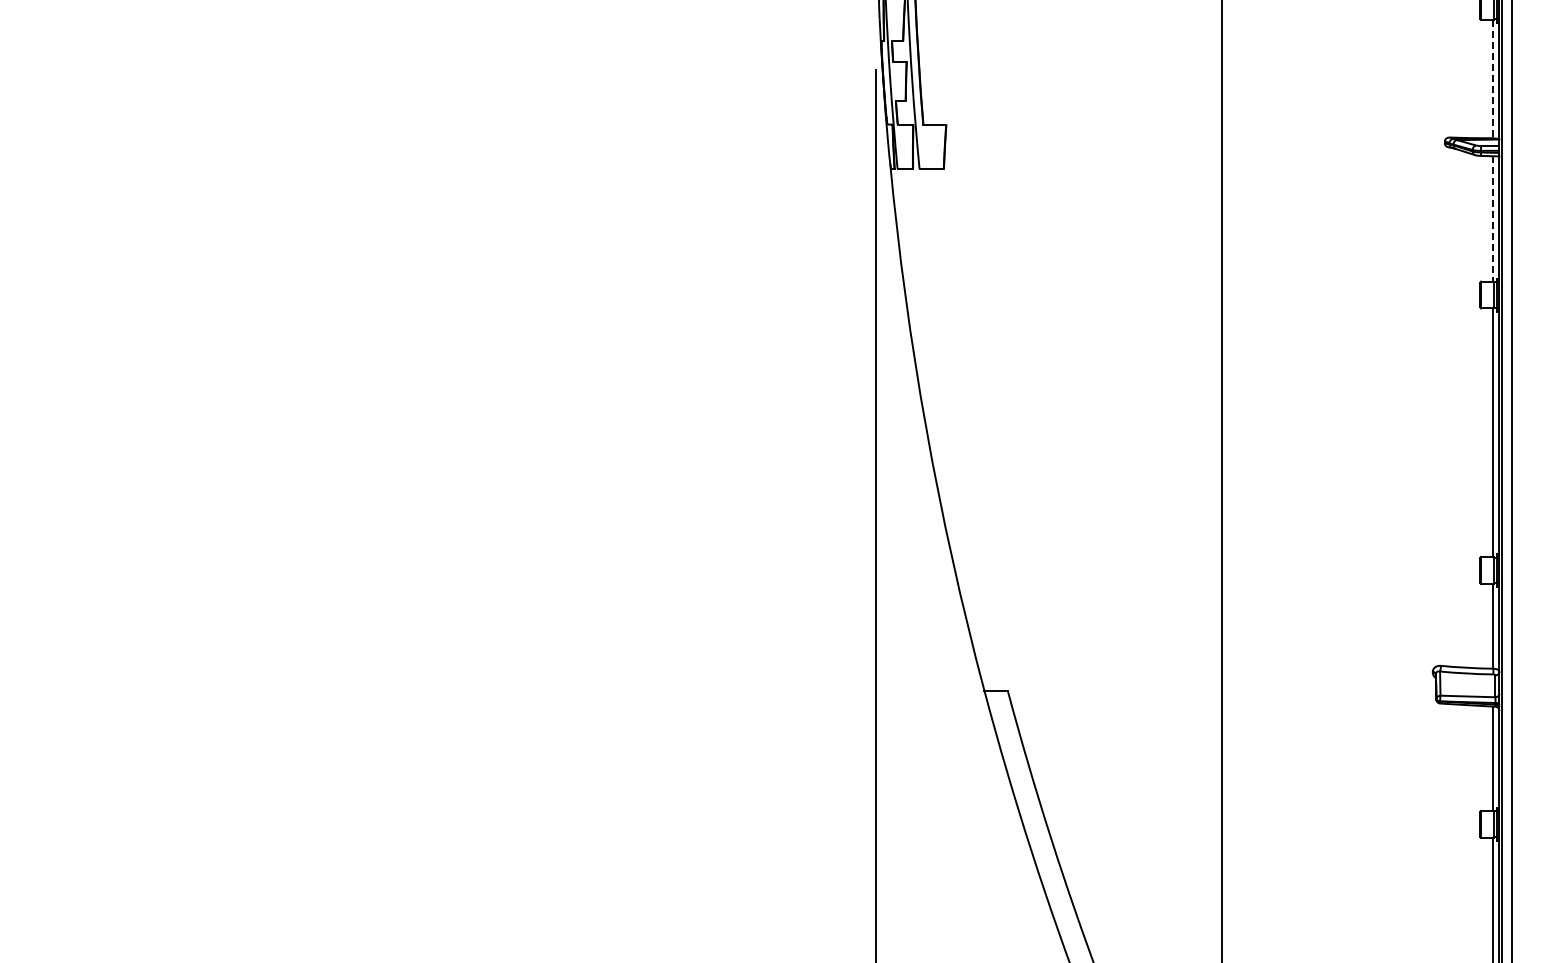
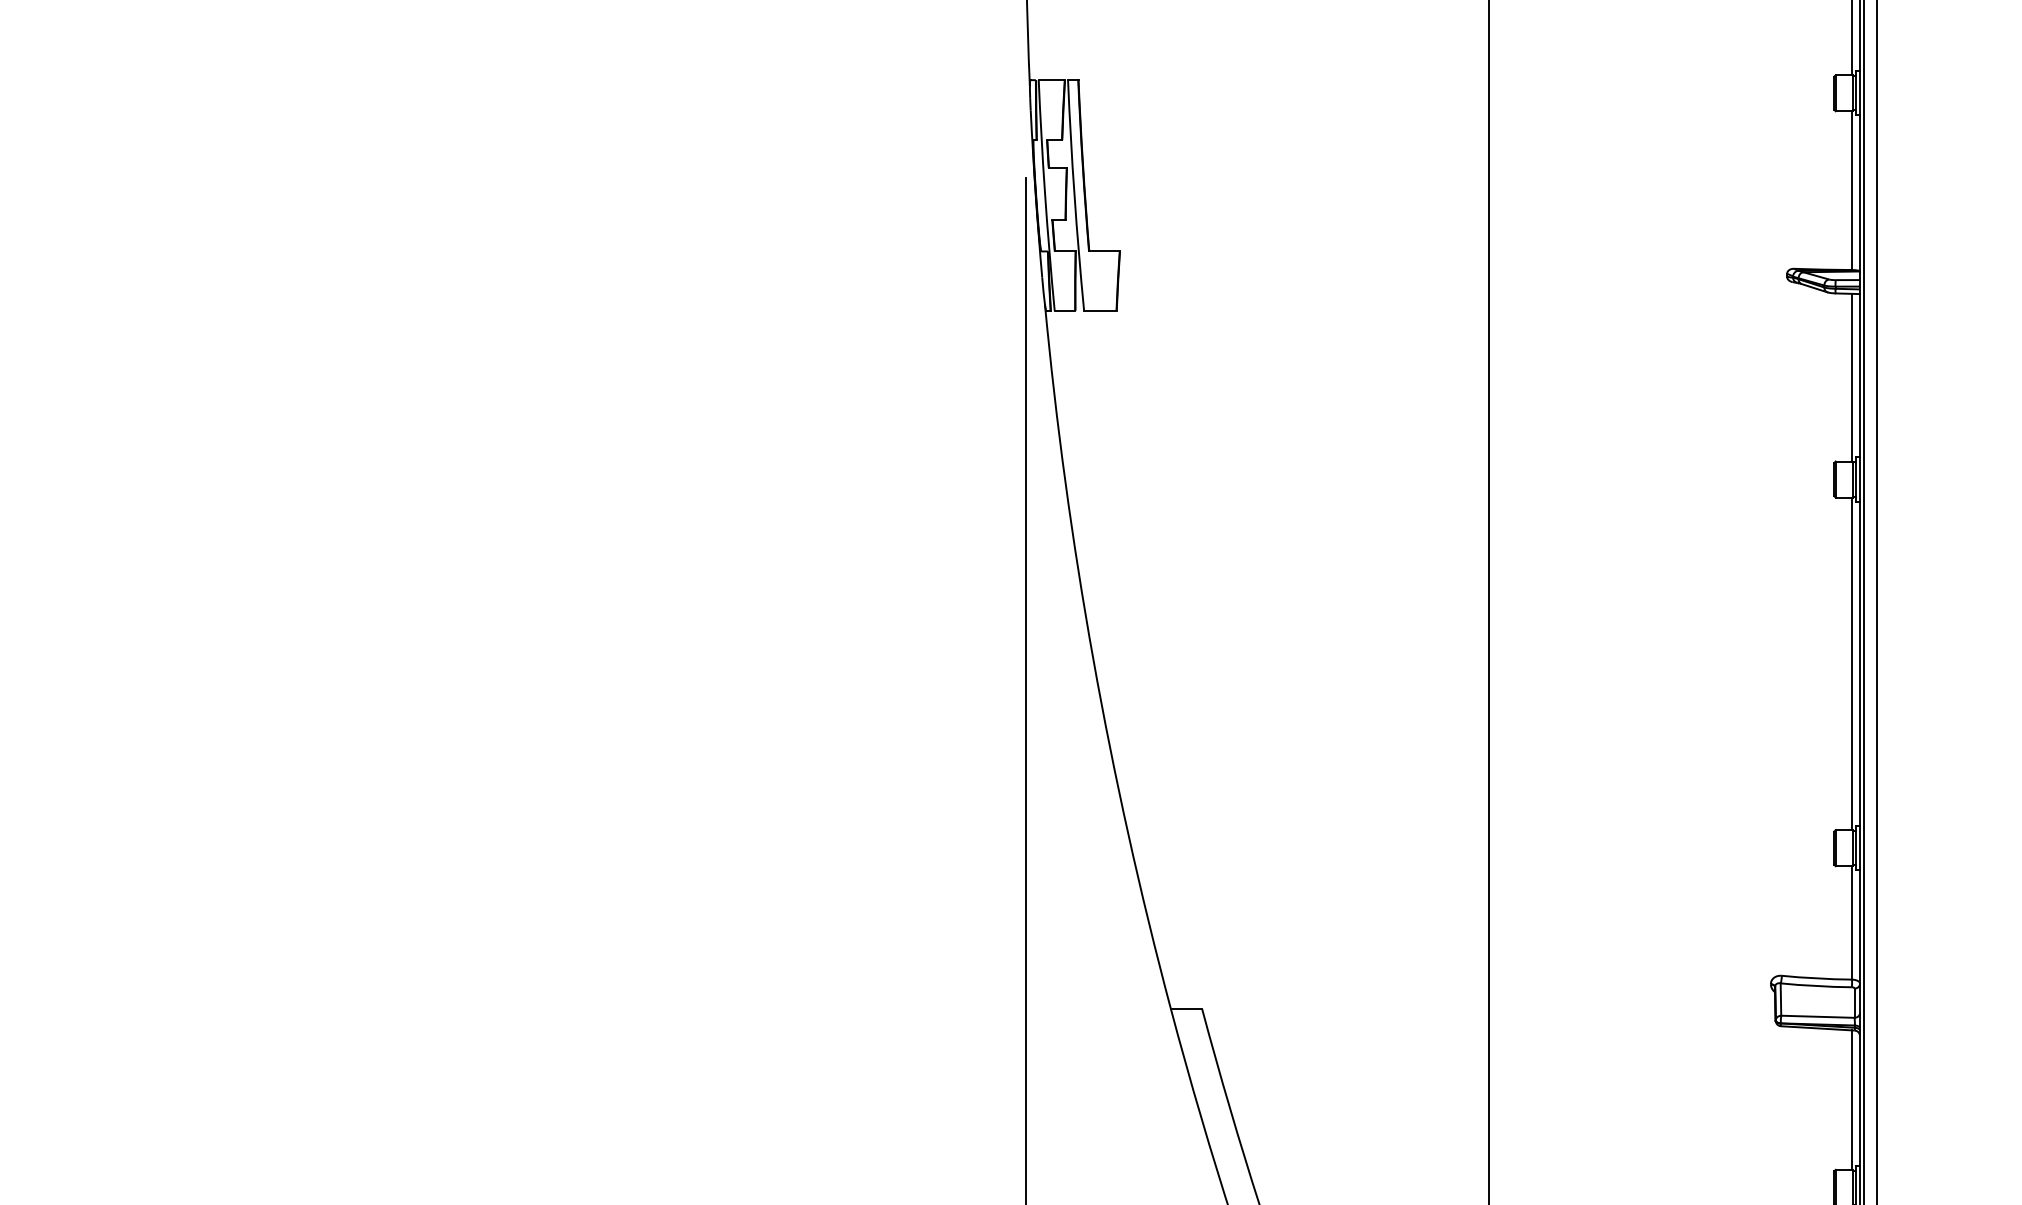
line: (1493, 79) -> (1852, 191), dashed -> solid
line: (1493, 218) -> (1852, 377), dashed -> solid

